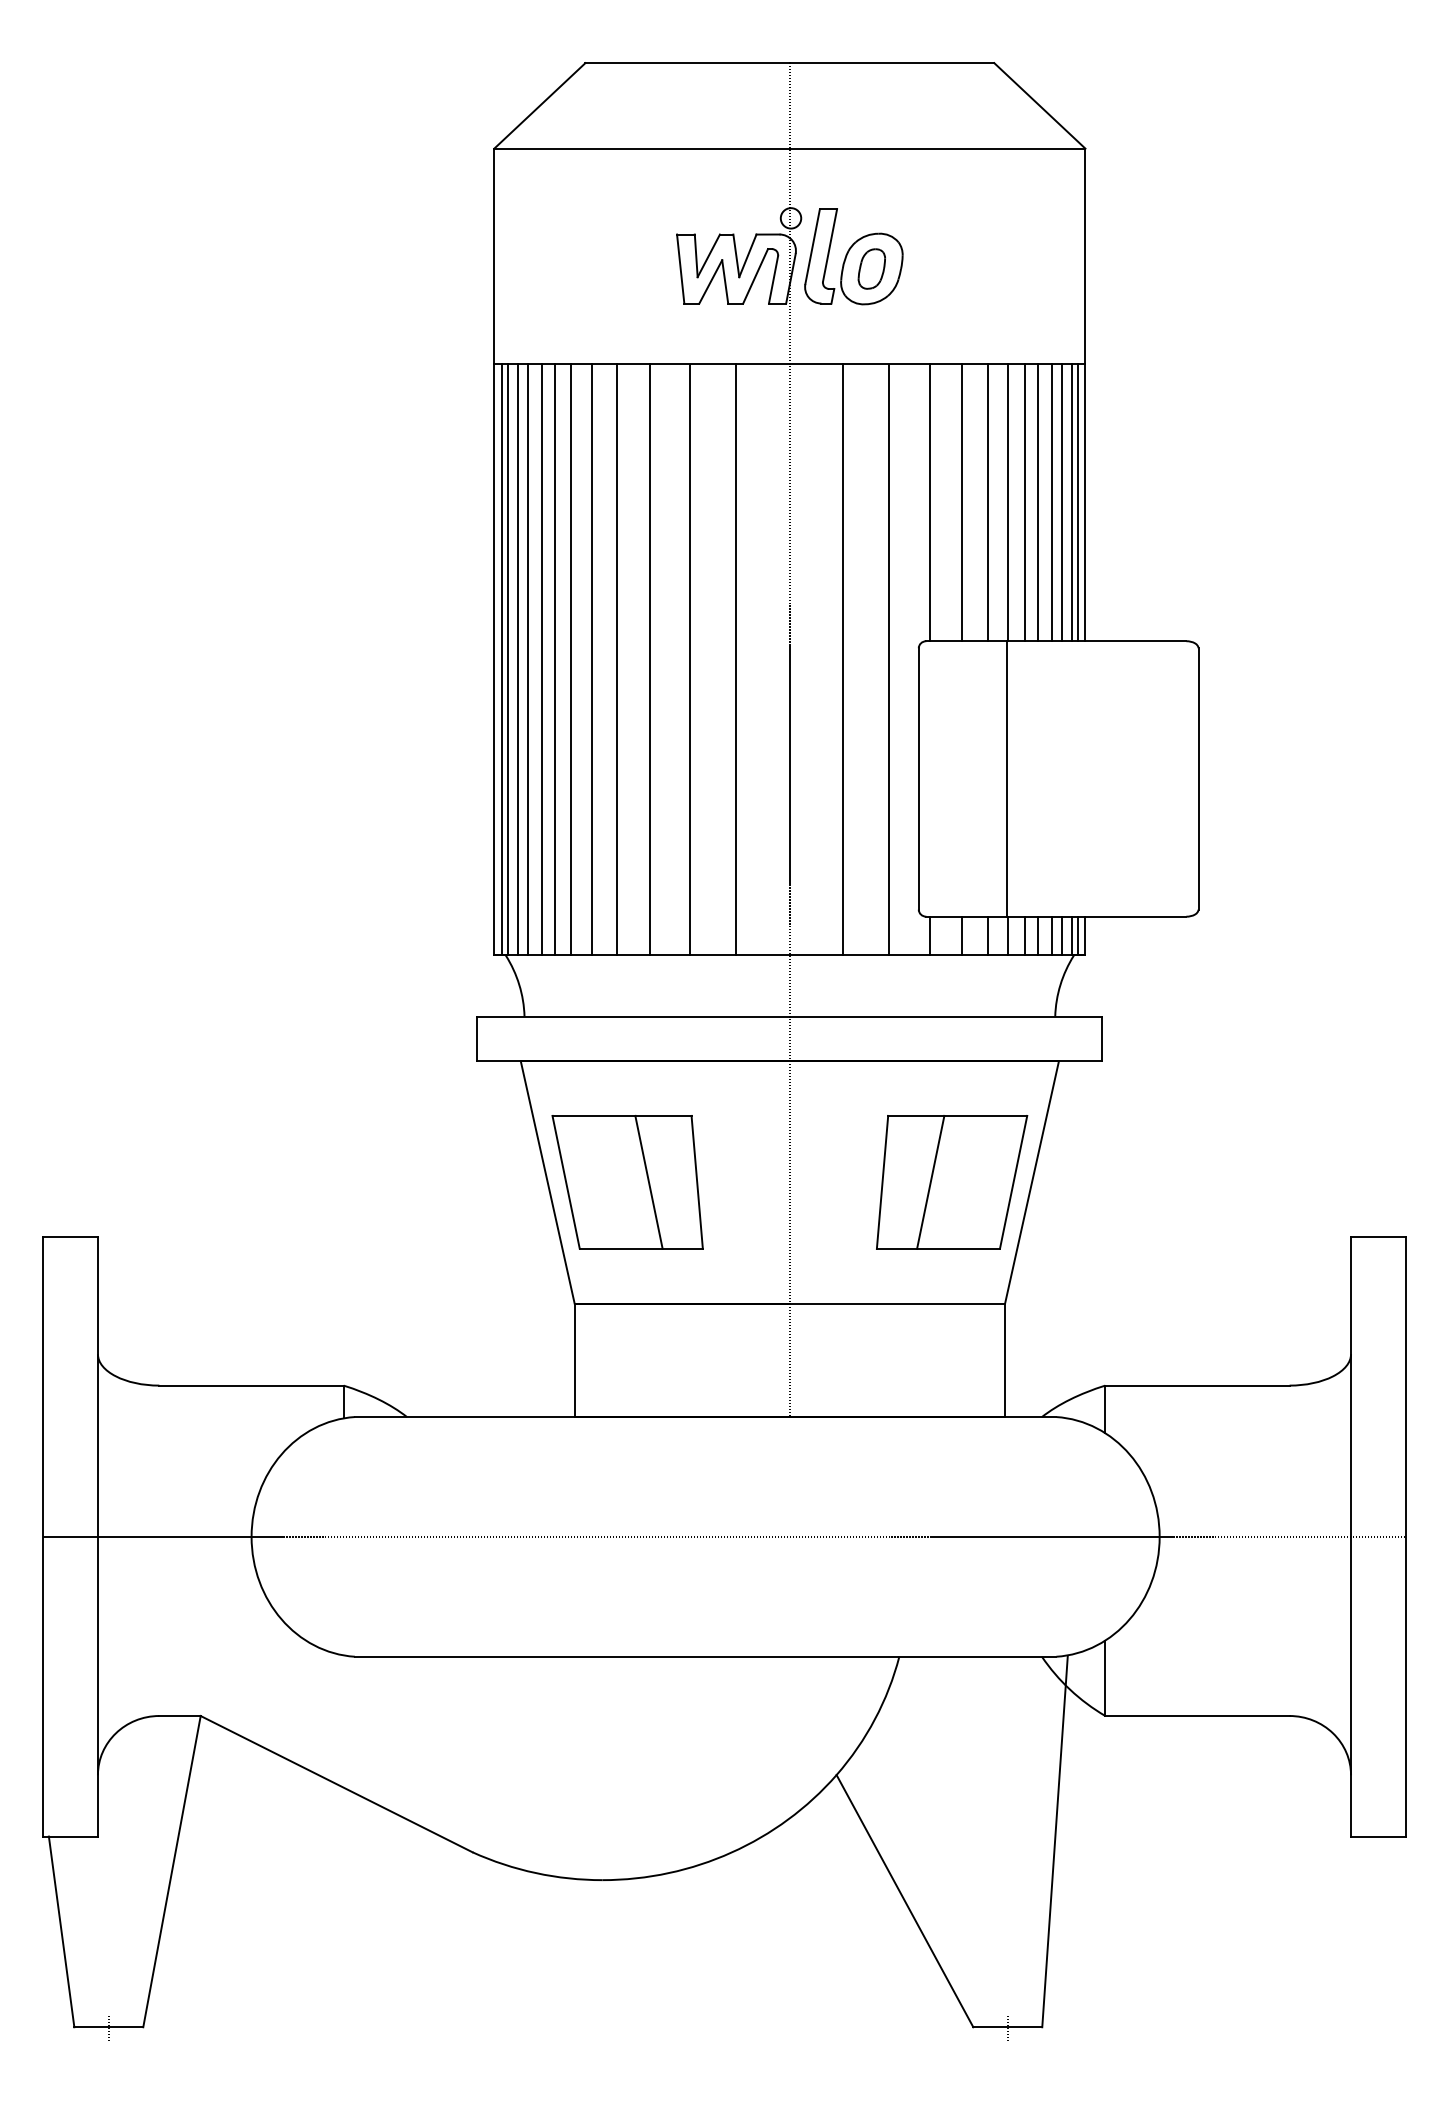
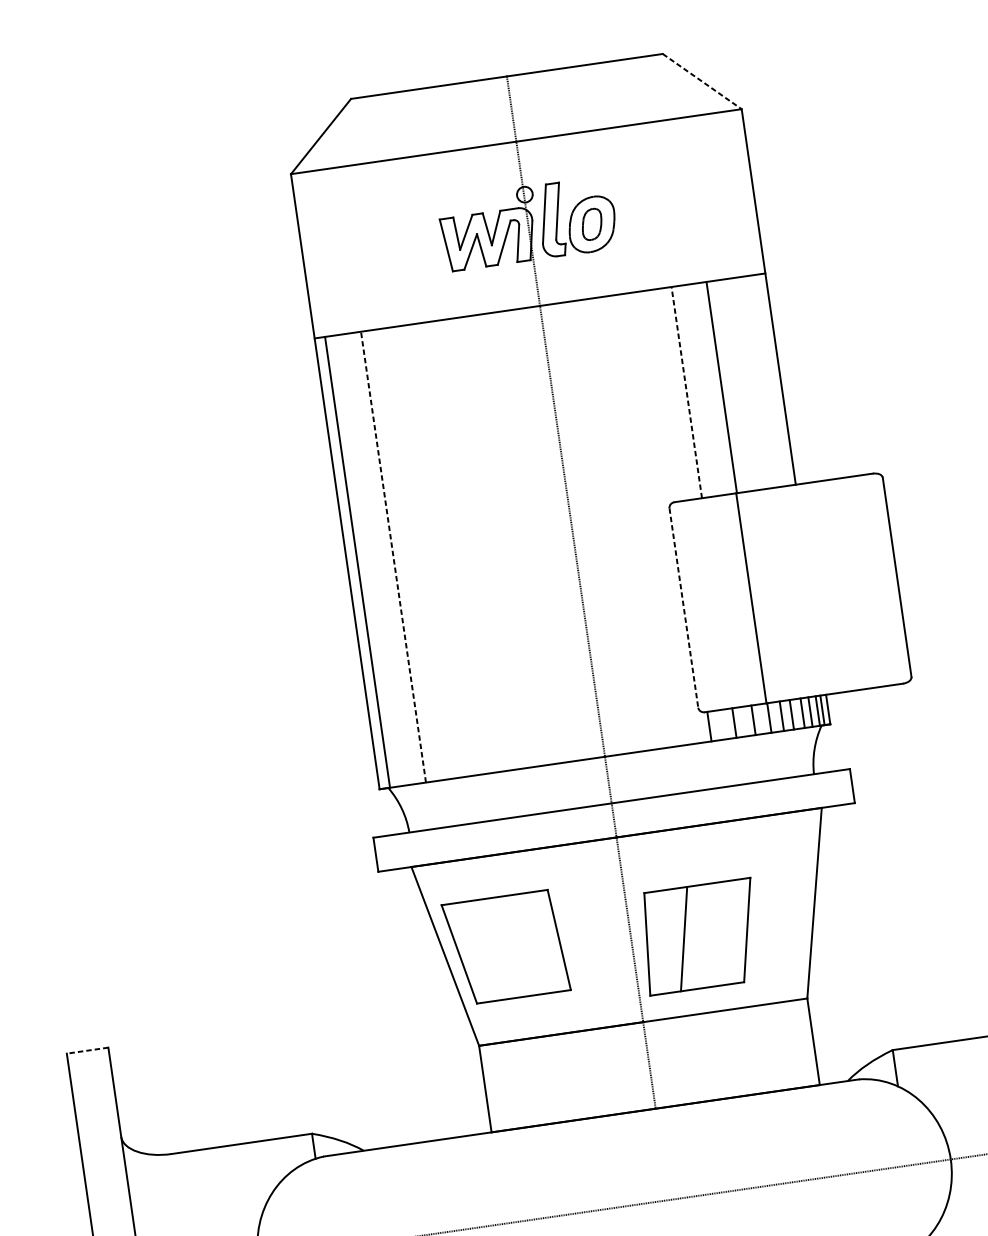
line: (1039, 105) -> (701, 81), solid -> dashed
line: (929, 502) -> (661, 396), removed
line: (962, 502) -> (686, 392), solid -> dashed
line: (987, 502) -> (705, 389), removed
line: (1024, 502) -> (734, 385), removed
line: (1037, 502) -> (744, 384), removed
line: (1051, 502) -> (754, 382), removed
line: (1062, 502) -> (763, 381), removed
line: (1071, 502) -> (769, 380), removed
line: (1077, 502) -> (774, 379), removed
line: (501, 659) -> (352, 562), removed
line: (517, 659) -> (364, 561), removed
line: (527, 659) -> (372, 559), removed
line: (542, 659) -> (383, 558), removed
line: (555, 659) -> (393, 556), solid -> dashed
line: (571, 659) -> (405, 555), removed
line: (592, 659) -> (421, 552), removed
line: (617, 659) -> (441, 550), removed
line: (650, 659) -> (466, 546), removed
line: (690, 659) -> (496, 542), removed
line: (736, 659) -> (531, 537), removed
line: (843, 659) -> (613, 525), removed
line: (889, 659) -> (648, 520), removed
line: (918, 778) -> (683, 607), solid -> dashed
line: (648, 1181) -> (522, 944), removed
part: (952, 1182) -> (700, 936), moved
line: (70, 1237) -> (87, 1050), solid -> dashed

